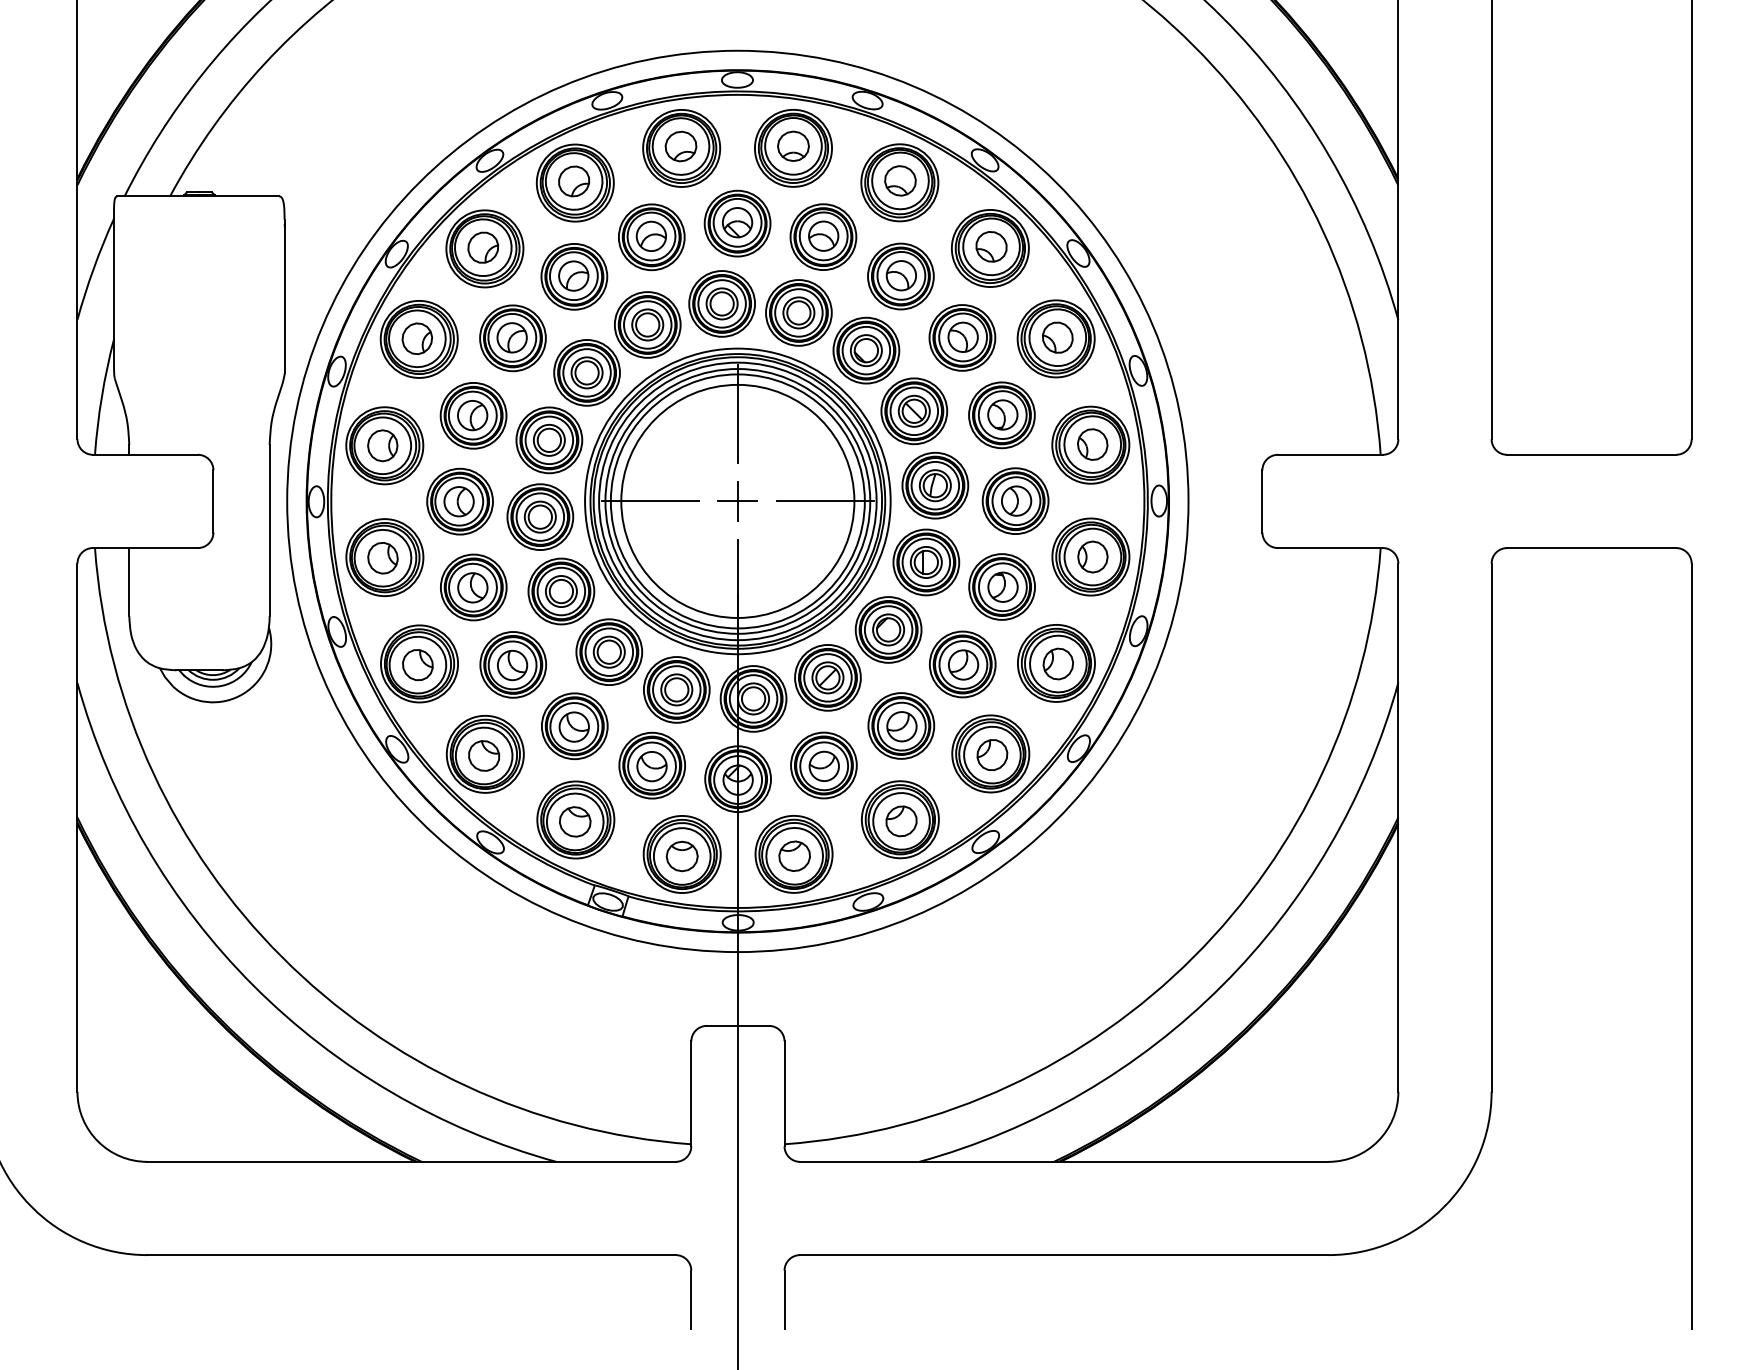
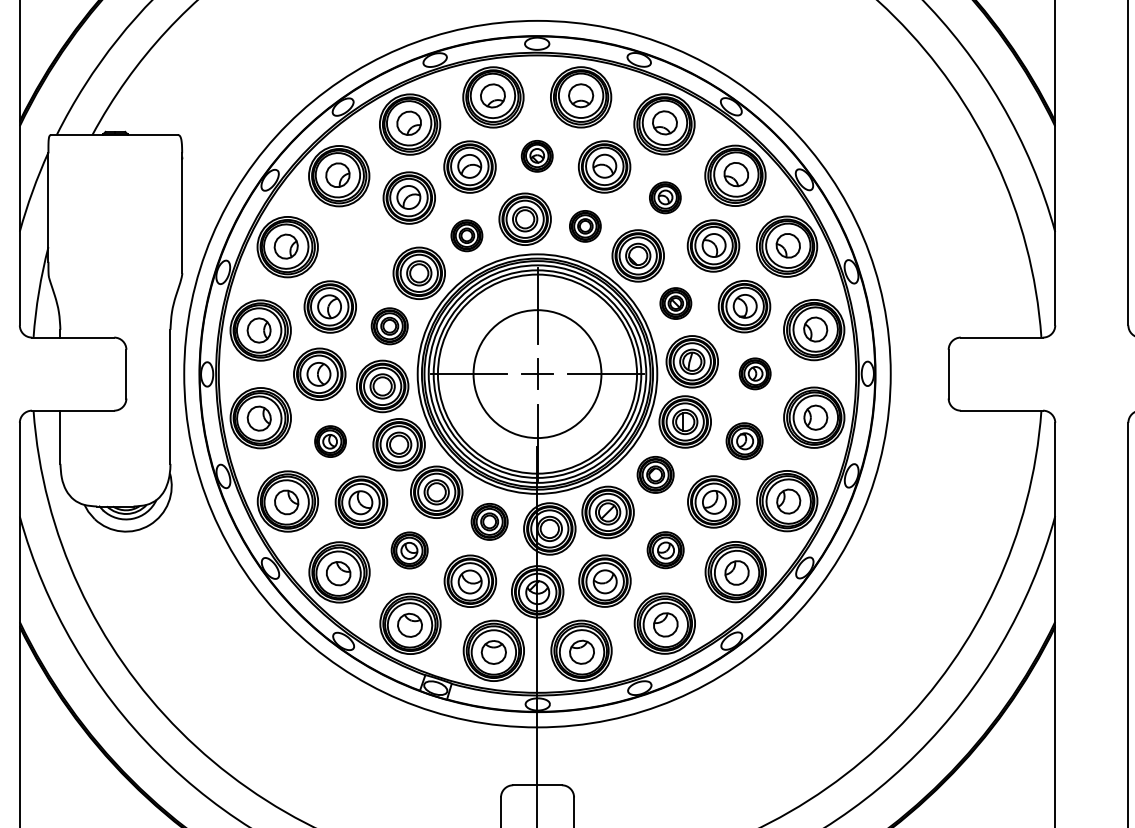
part: (737, 223) -> (537, 156), size x0.6
part: (900, 276) -> (664, 197), size x0.6
part: (798, 312) -> (585, 226), size x0.6
part: (647, 324) -> (466, 235), size x0.6
part: (512, 338) -> (360, 246), removed
part: (914, 411) -> (675, 303), size x0.6
part: (549, 440) -> (389, 326), size x0.7
circle: (737, 500) -> (537, 373), size x0.7
part: (1015, 500) -> (755, 373), size x0.6
part: (1001, 586) -> (744, 440), size x0.7
part: (473, 587) -> (330, 441), size x0.6
part: (888, 629) -> (655, 474), size x0.7
part: (676, 689) -> (489, 521), size x0.7
part: (901, 725) -> (665, 549), size x0.7
part: (574, 726) -> (409, 550), size x0.7

